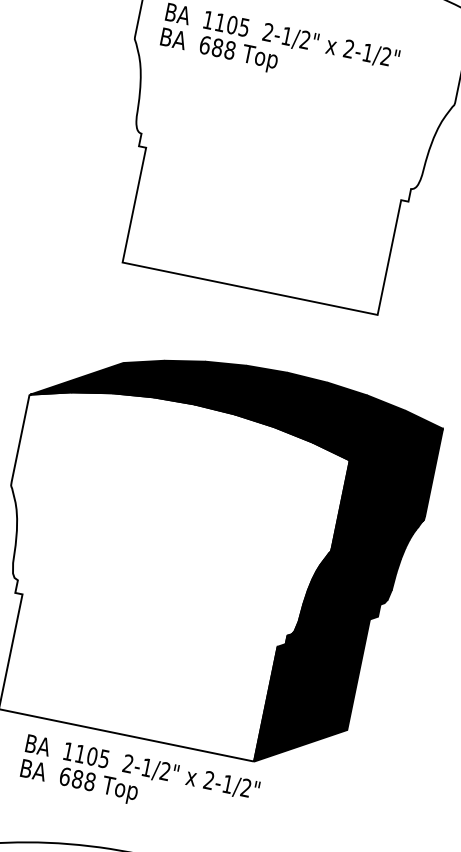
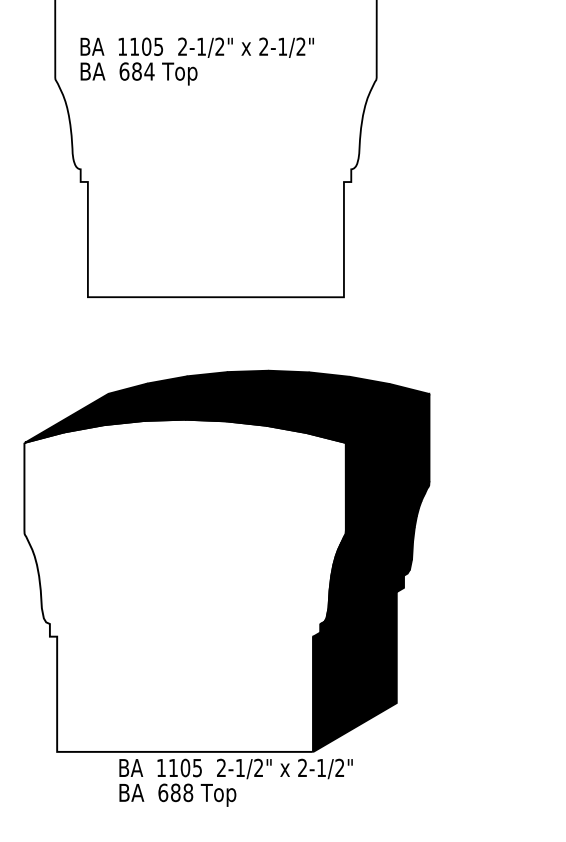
text: (230, 50) -> (149, 71), 688 -> 684
text: (139, 781) -> (235, 782), moved

